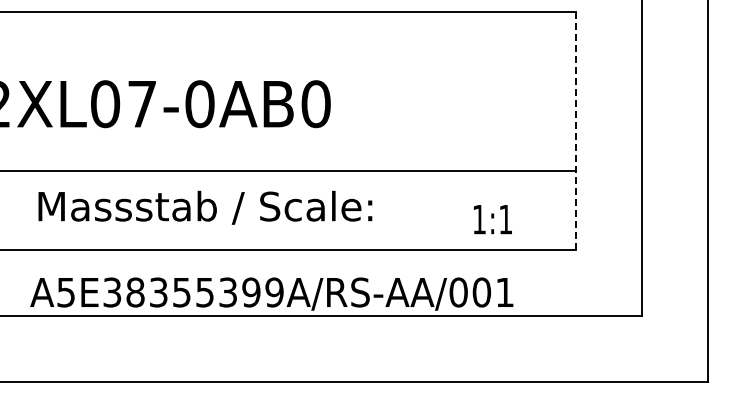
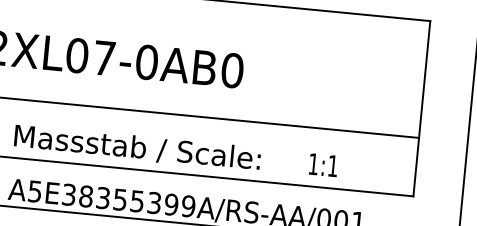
line: (575, 130) -> (421, 108), dashed -> solid
text: (205, 207) -> (137, 147), moved
text: (492, 219) -> (323, 165), moved

